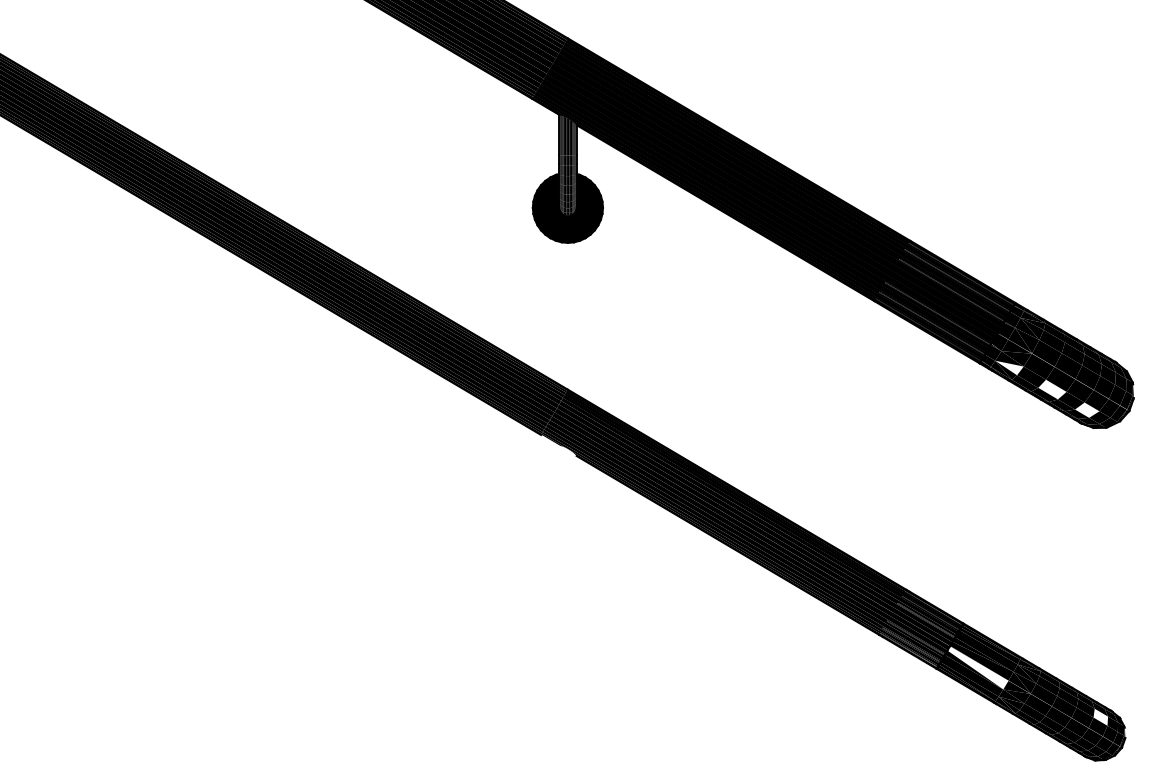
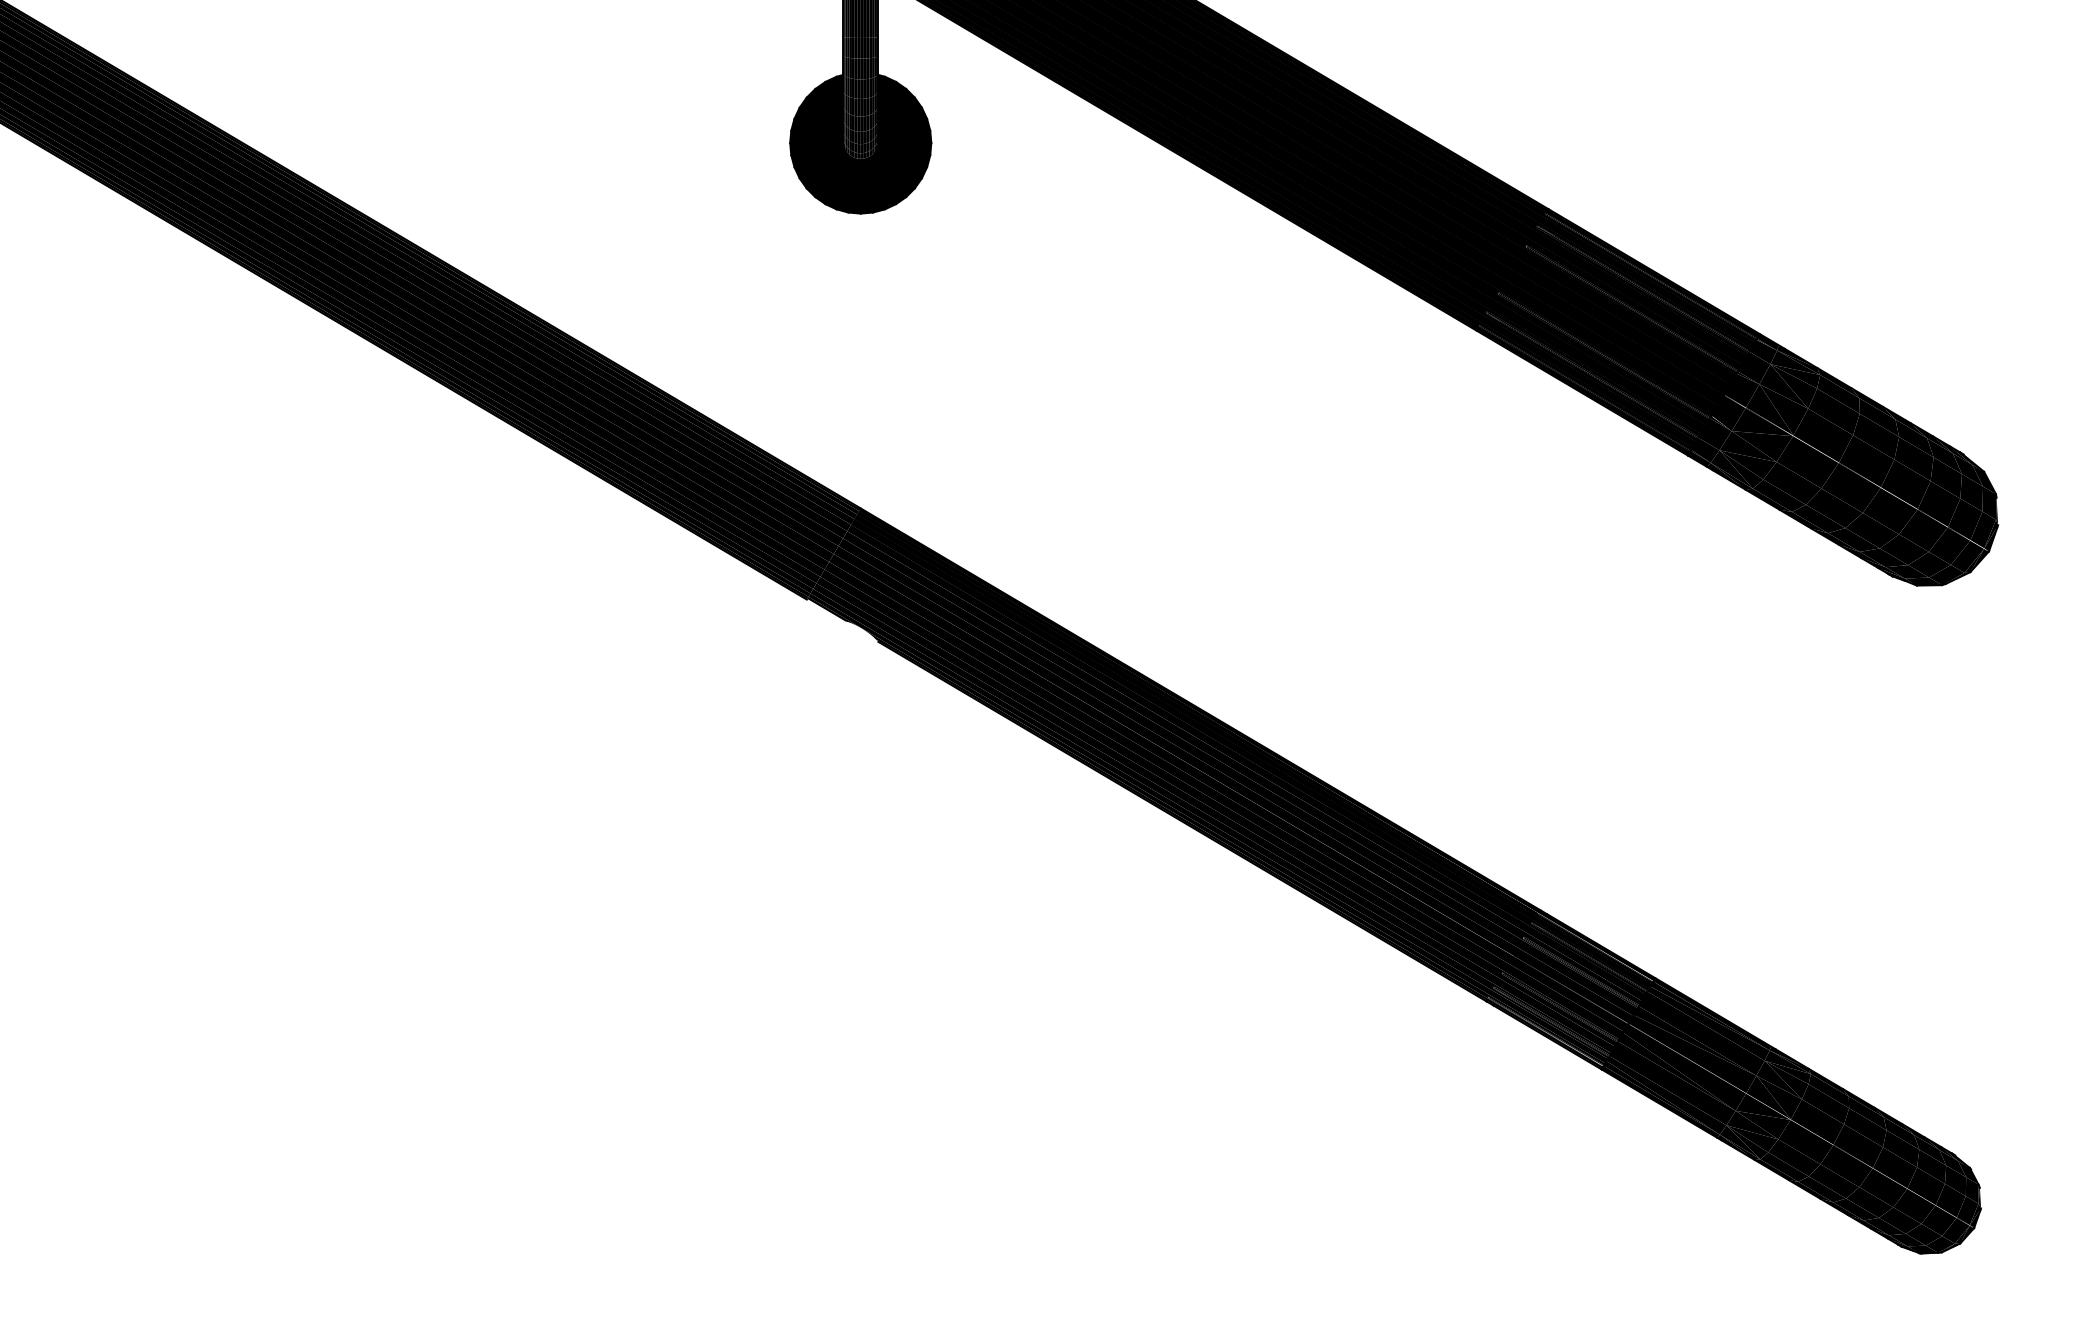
fill: (1009, 367) -> (1748, 463), added
fill: (1052, 389) -> (1834, 508), added
fill: (1087, 409) -> (1904, 548), added
fill: (977, 667) -> (1683, 1066), added
fill: (1100, 716) -> (1930, 1165), added

